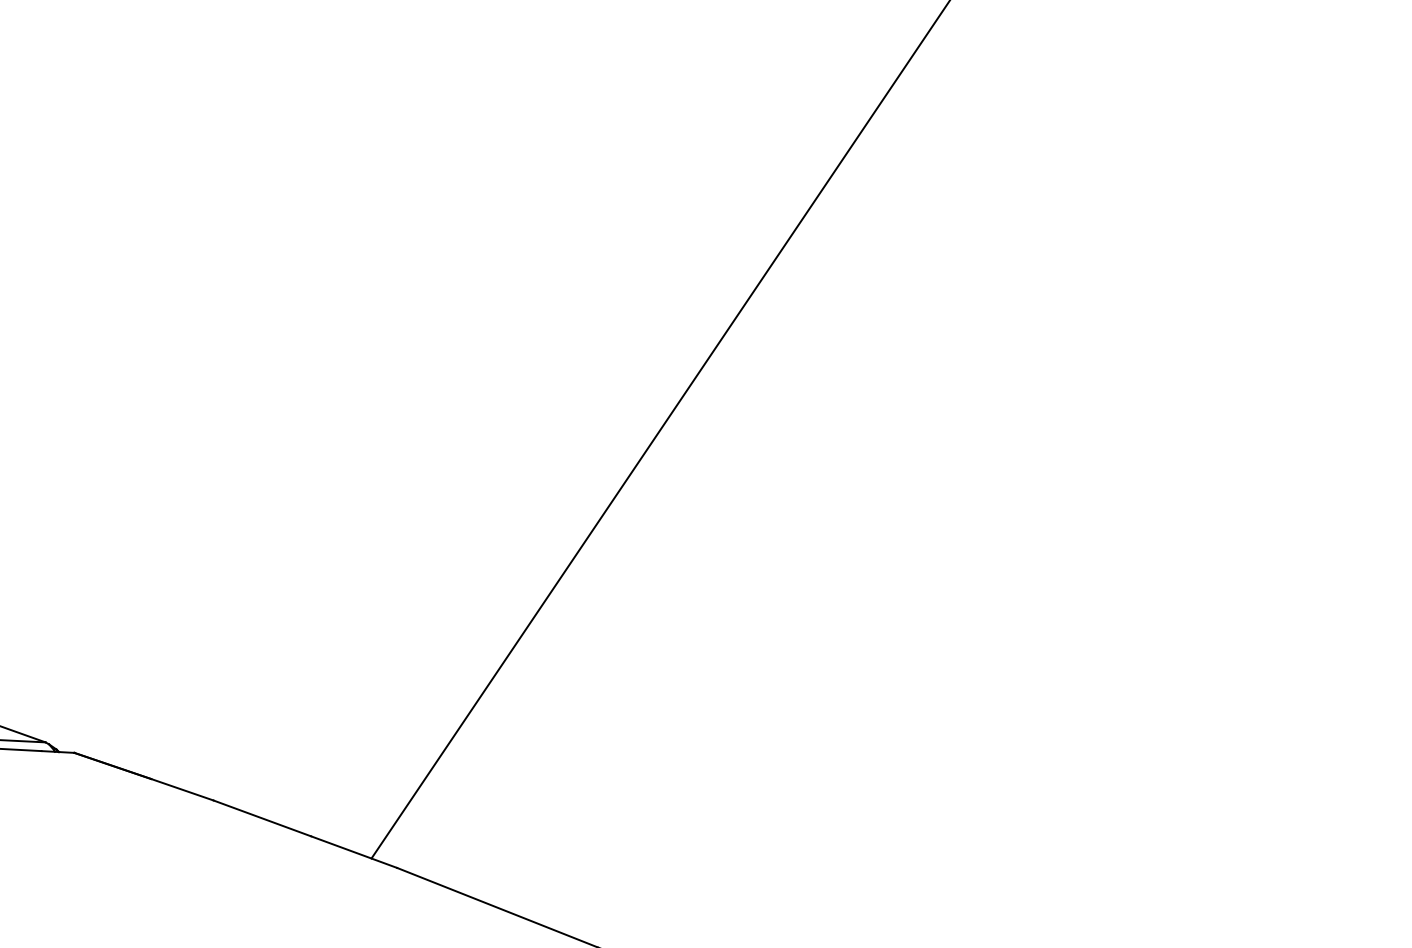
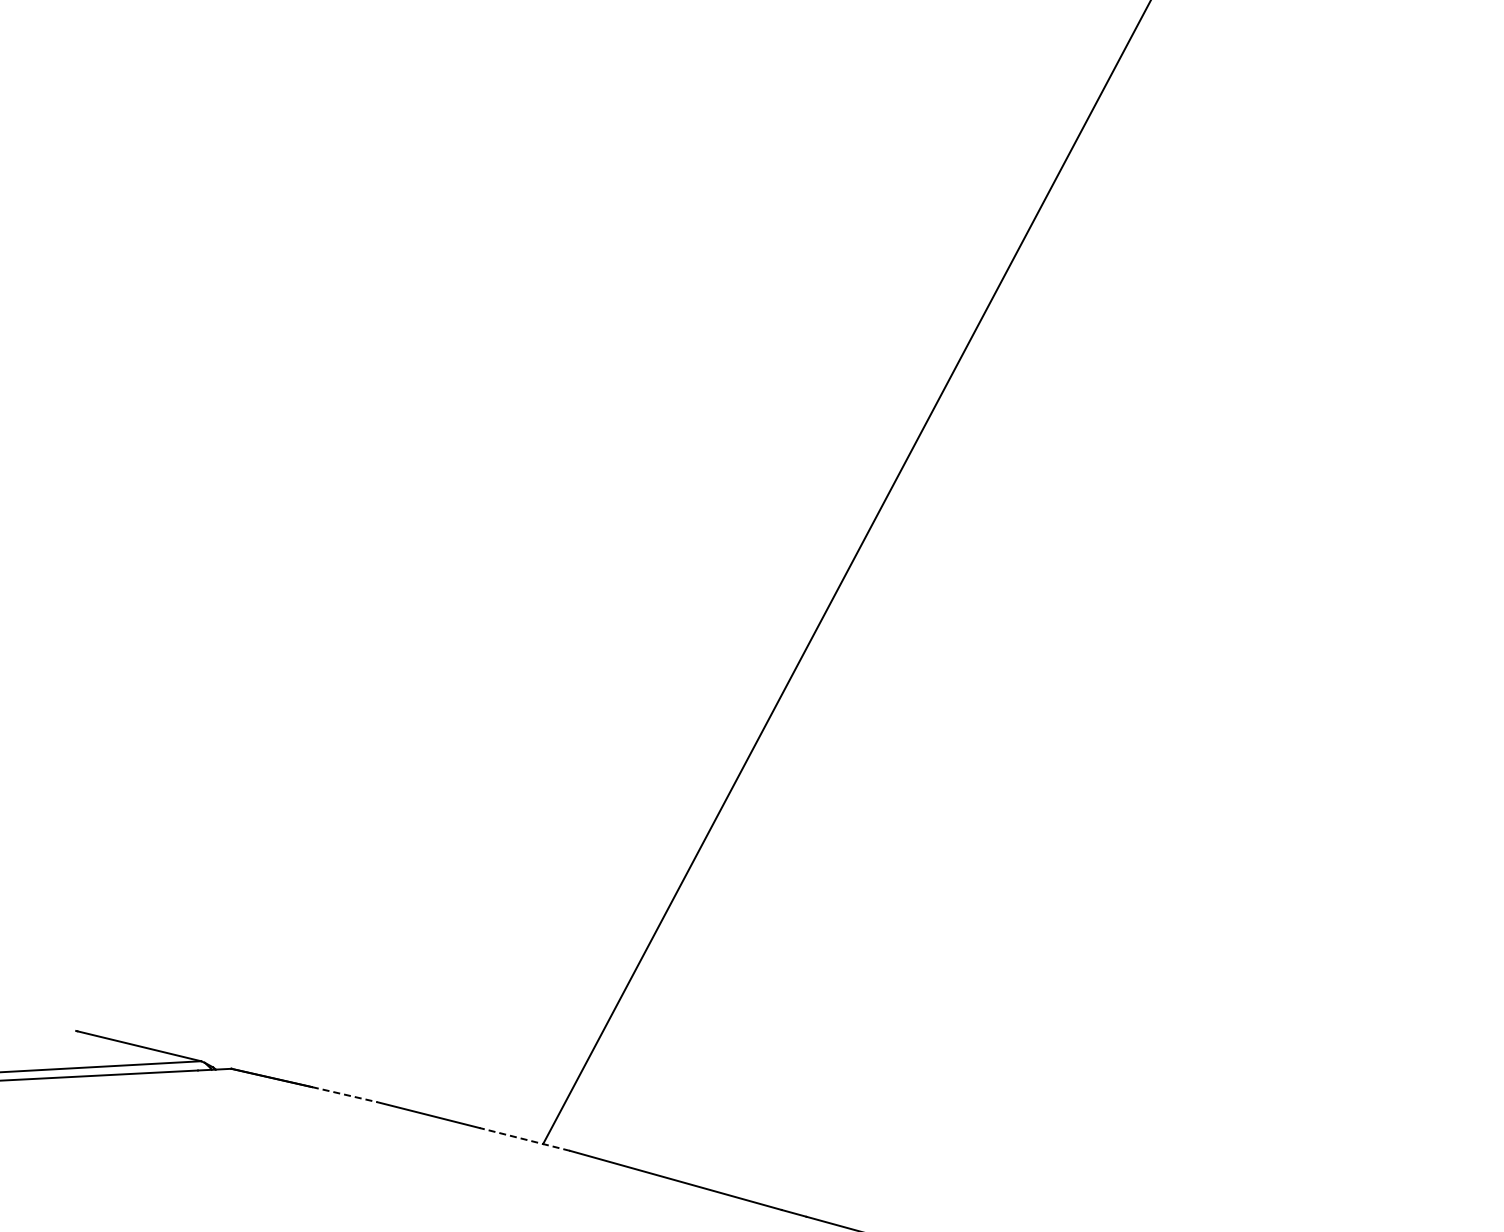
line: (182, 789) -> (344, 1094), solid -> dashed
line: (353, 852) -> (524, 1139), solid -> dashed

